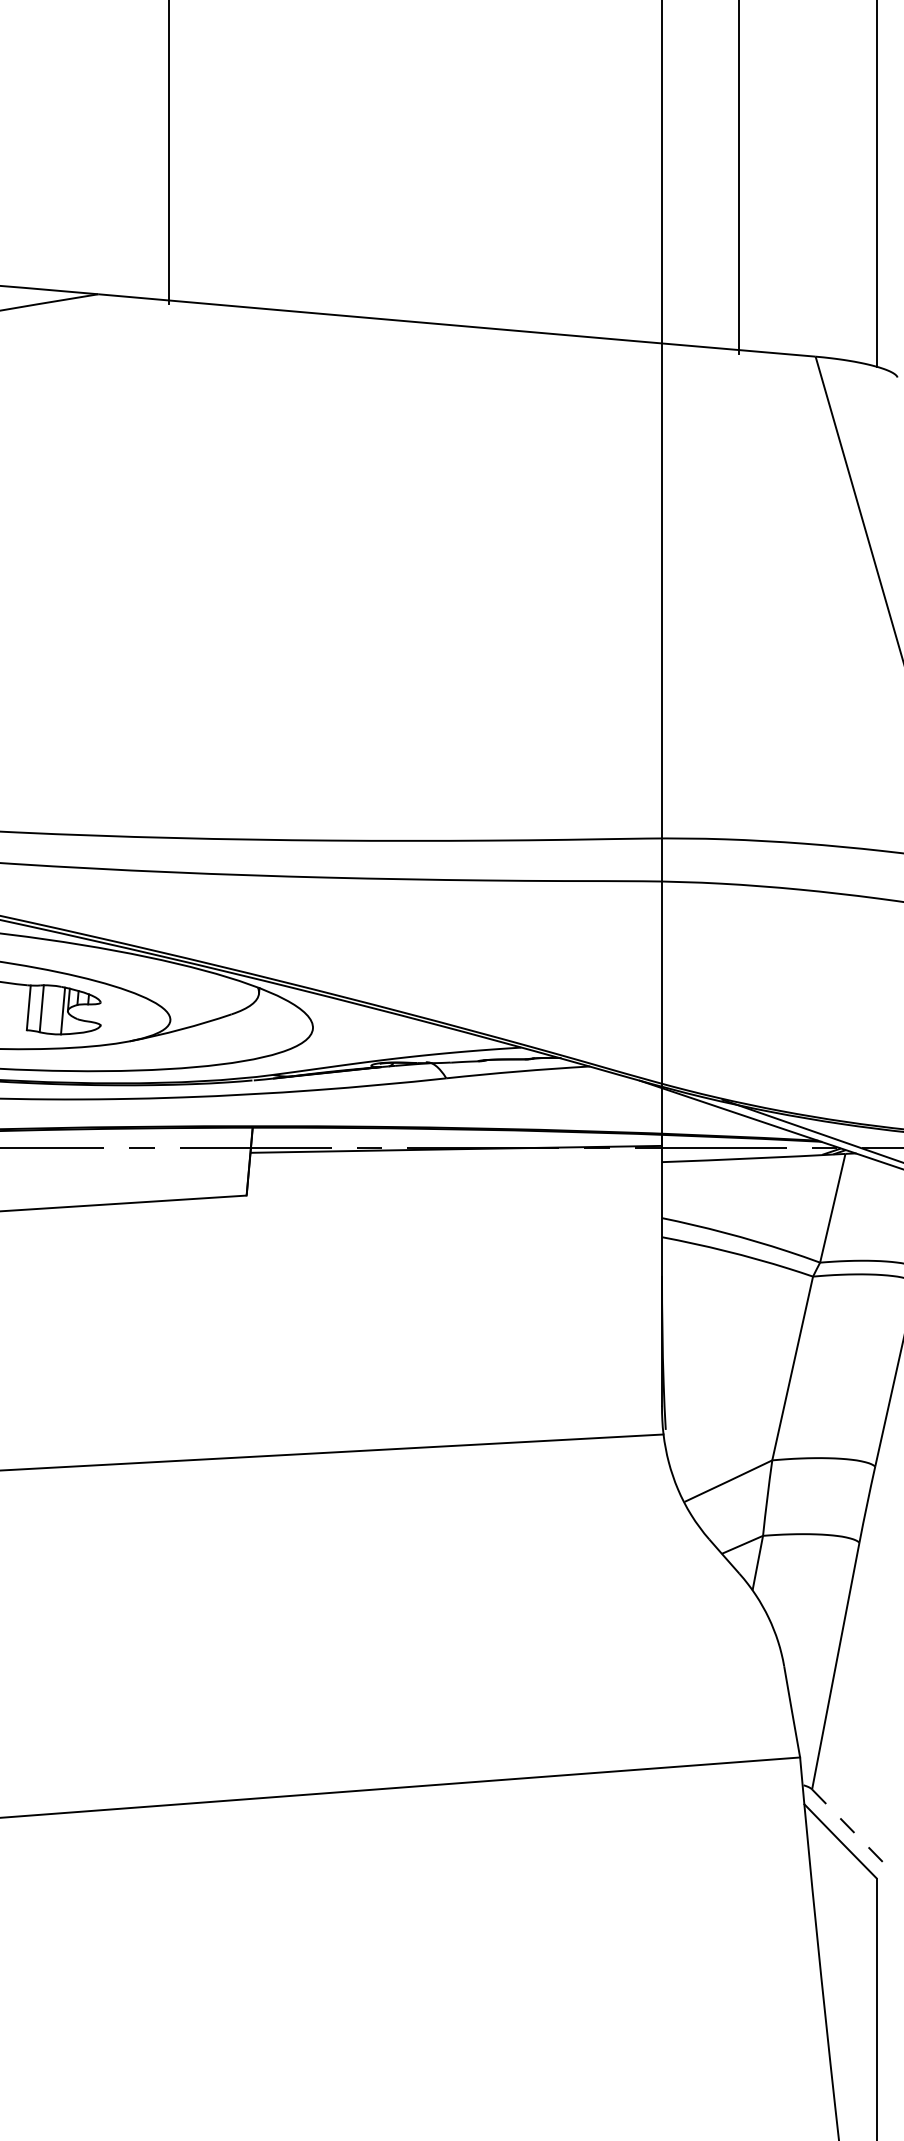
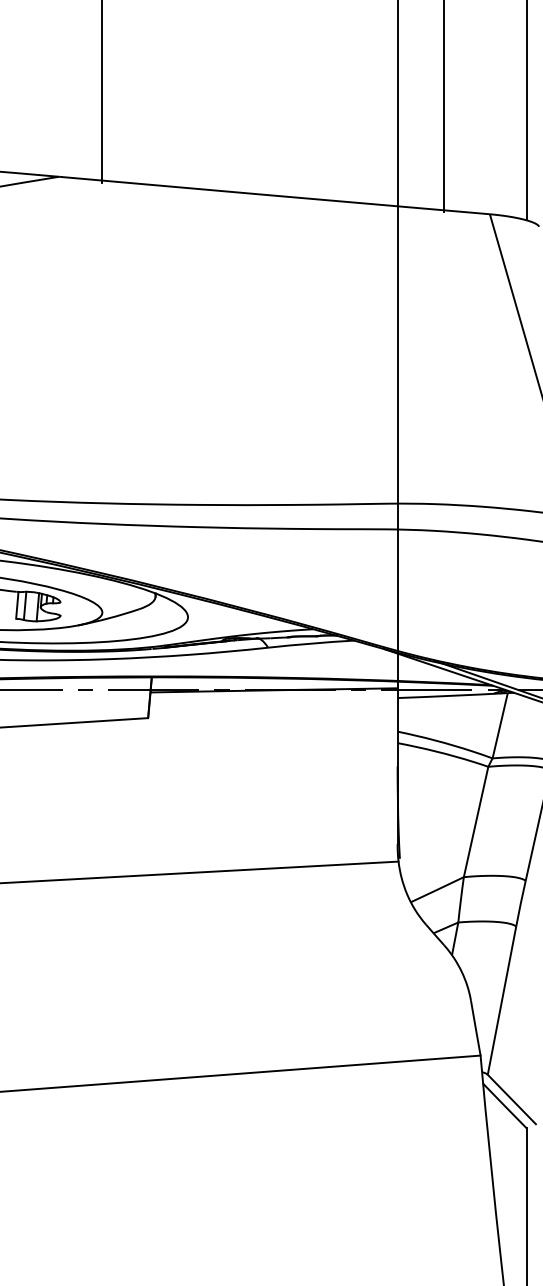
line: (853, 1830) -> (512, 1099), dashed -> solid

